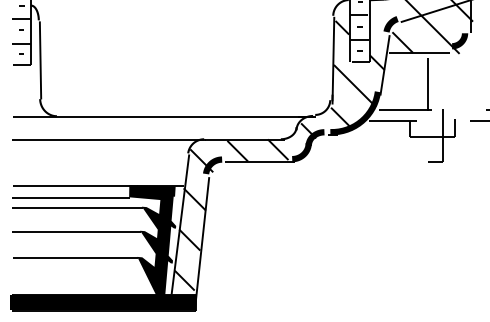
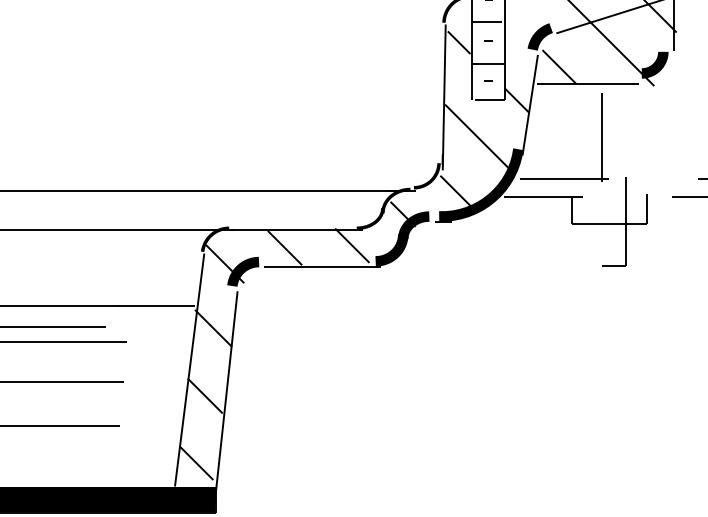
fill: (161, 247) -> (158, 408), removed

